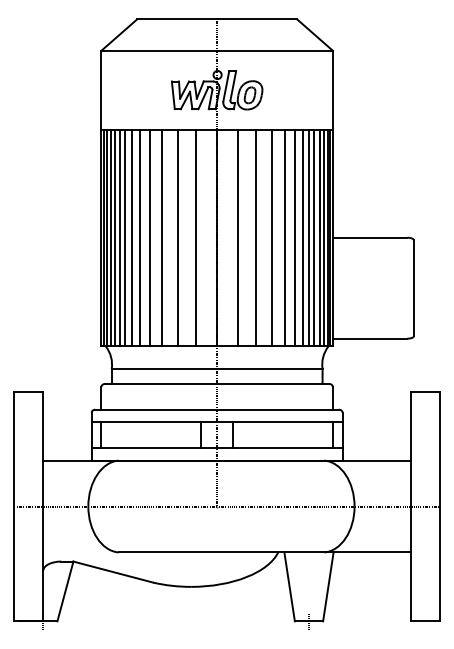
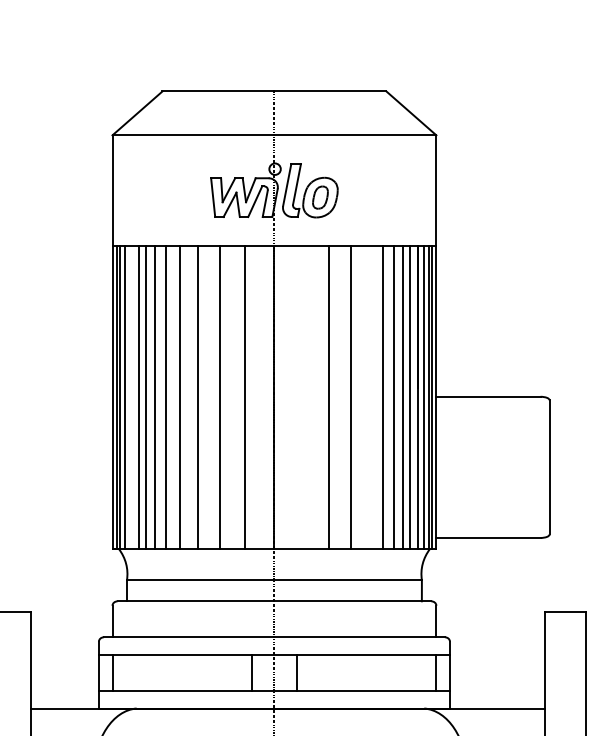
line: (114, 237) -> (130, 396), removed
line: (238, 237) -> (304, 396), removed
line: (284, 237) -> (368, 396), removed

